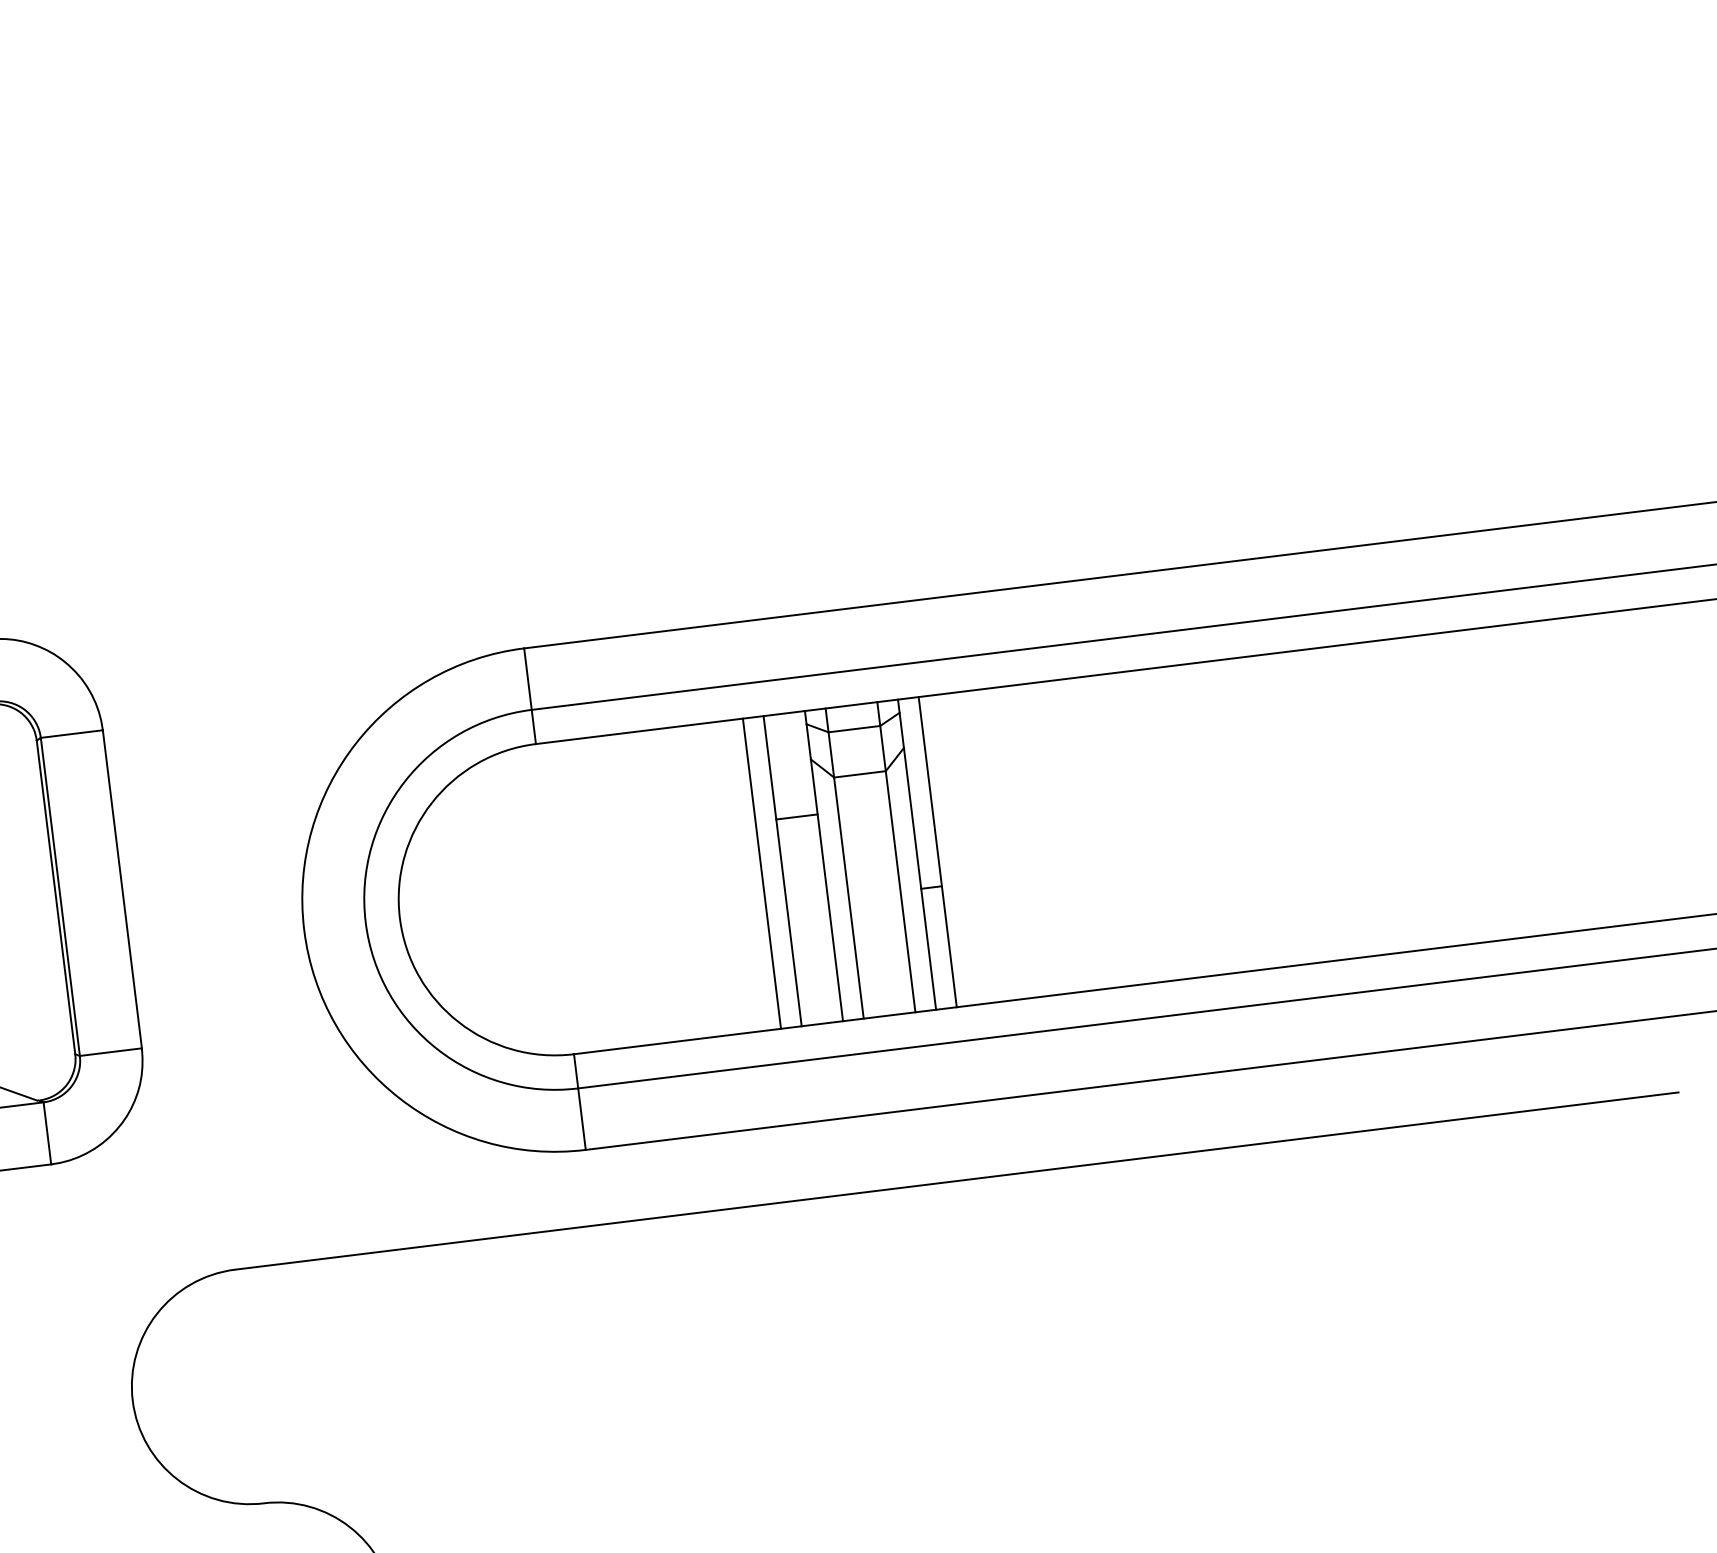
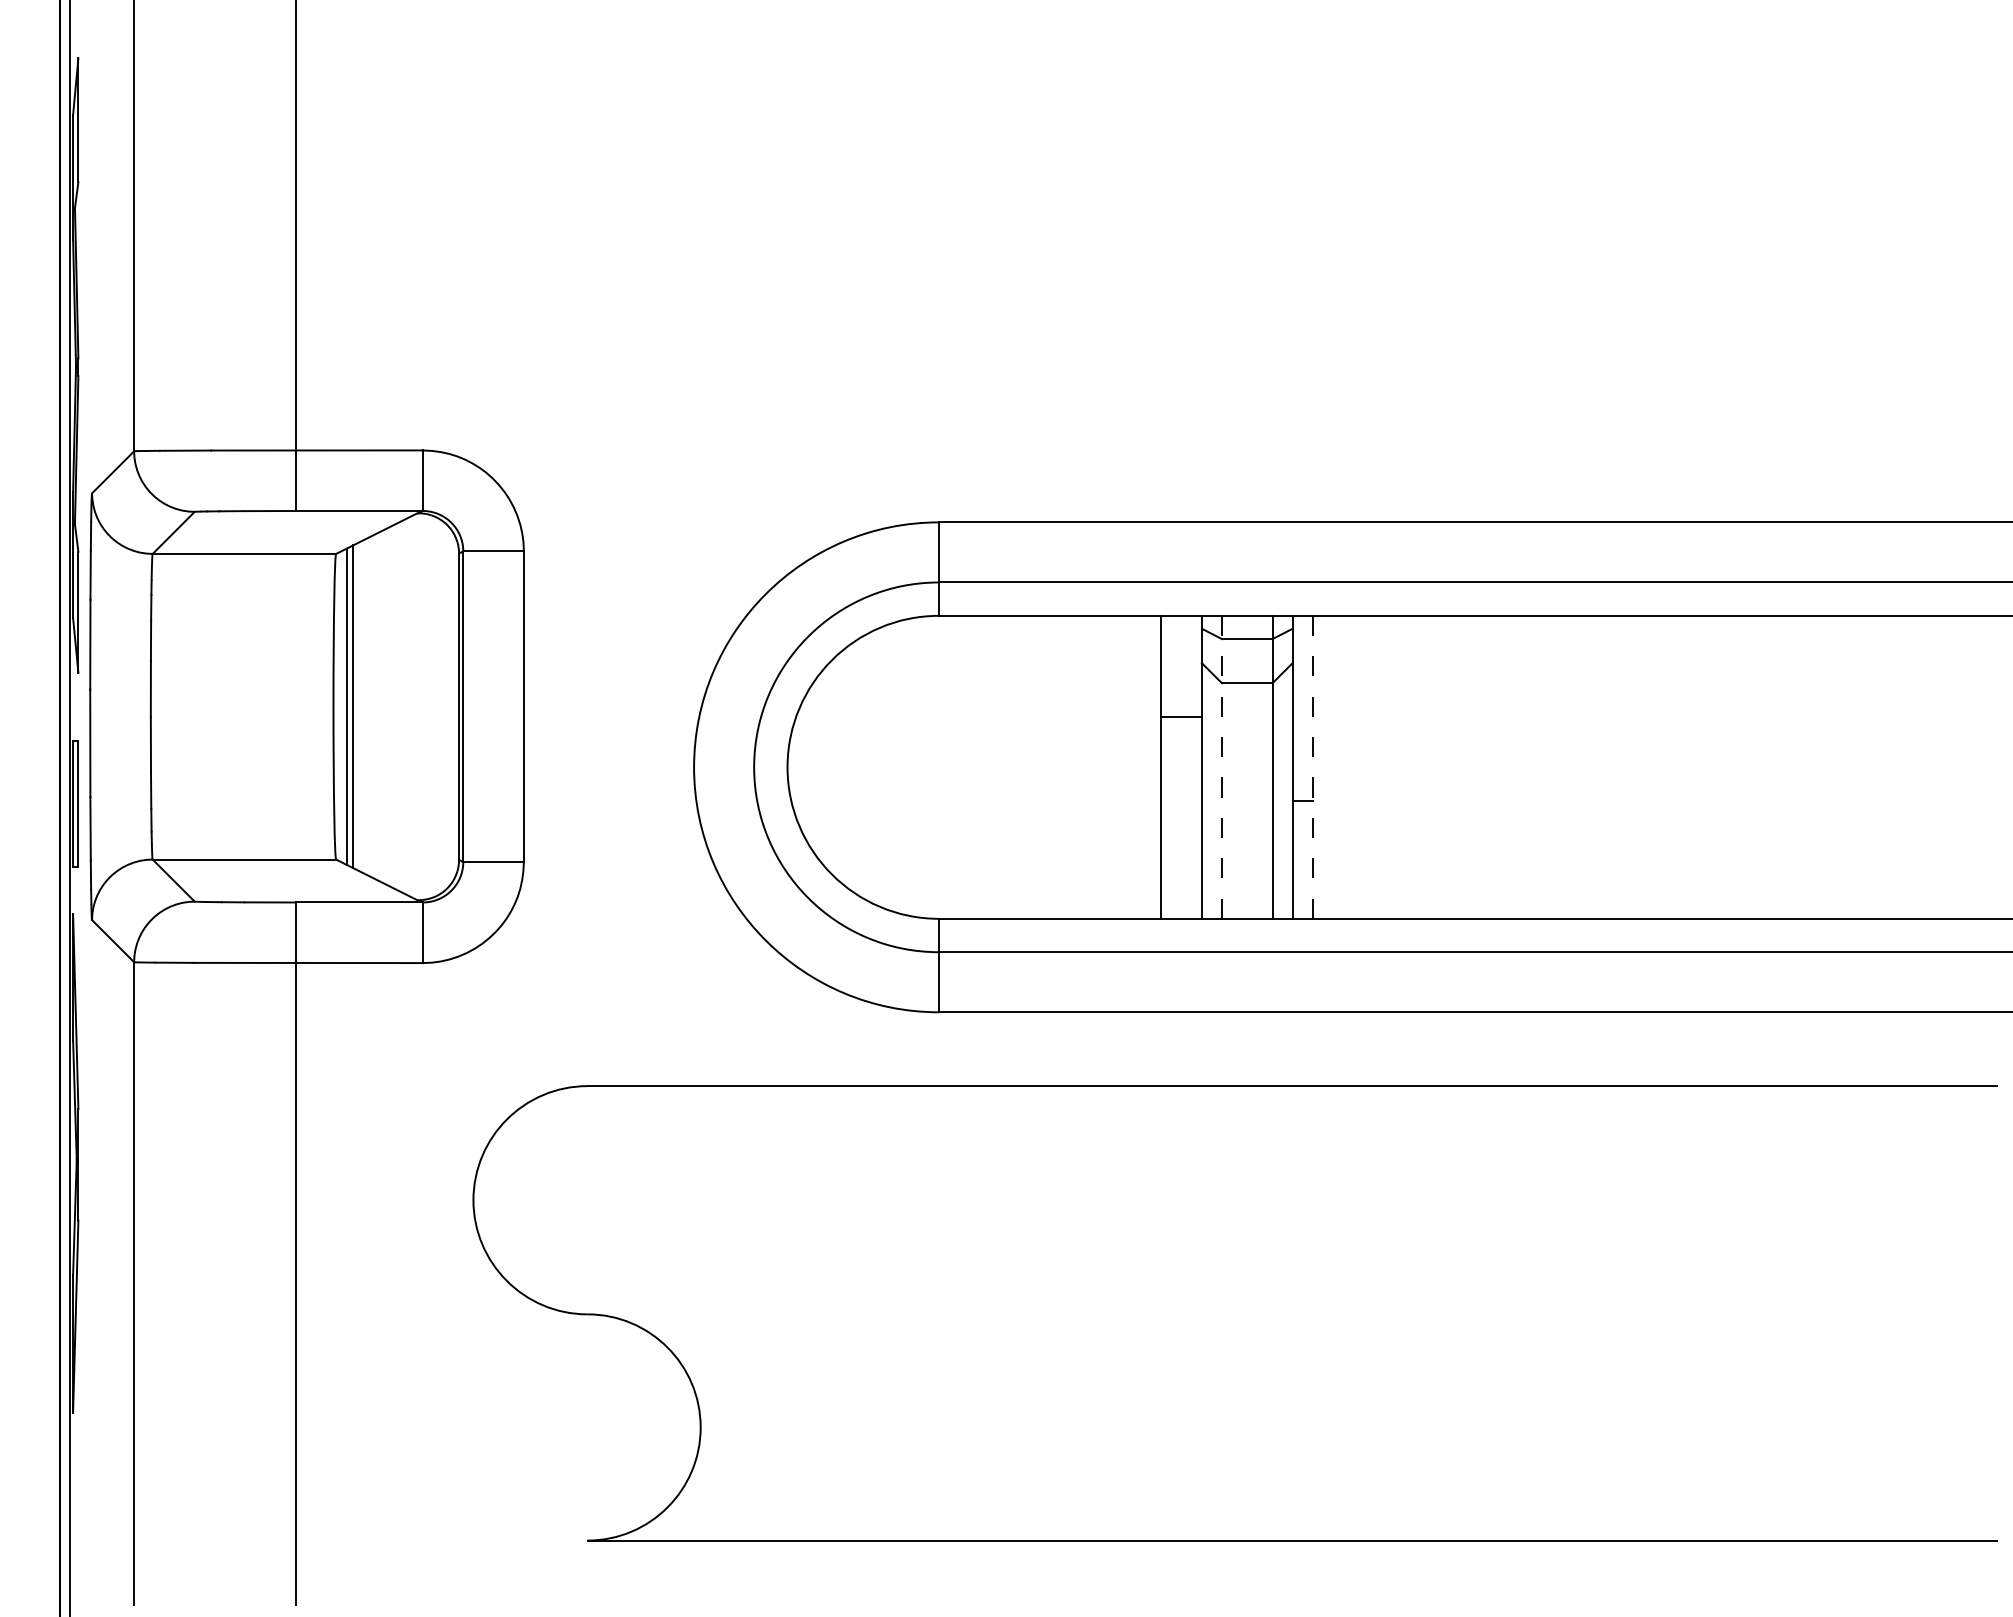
line: (937, 852) -> (1312, 767), solid -> dashed
line: (845, 863) -> (1222, 767), solid -> dashed
line: (762, 872) -> (1141, 766), removed

